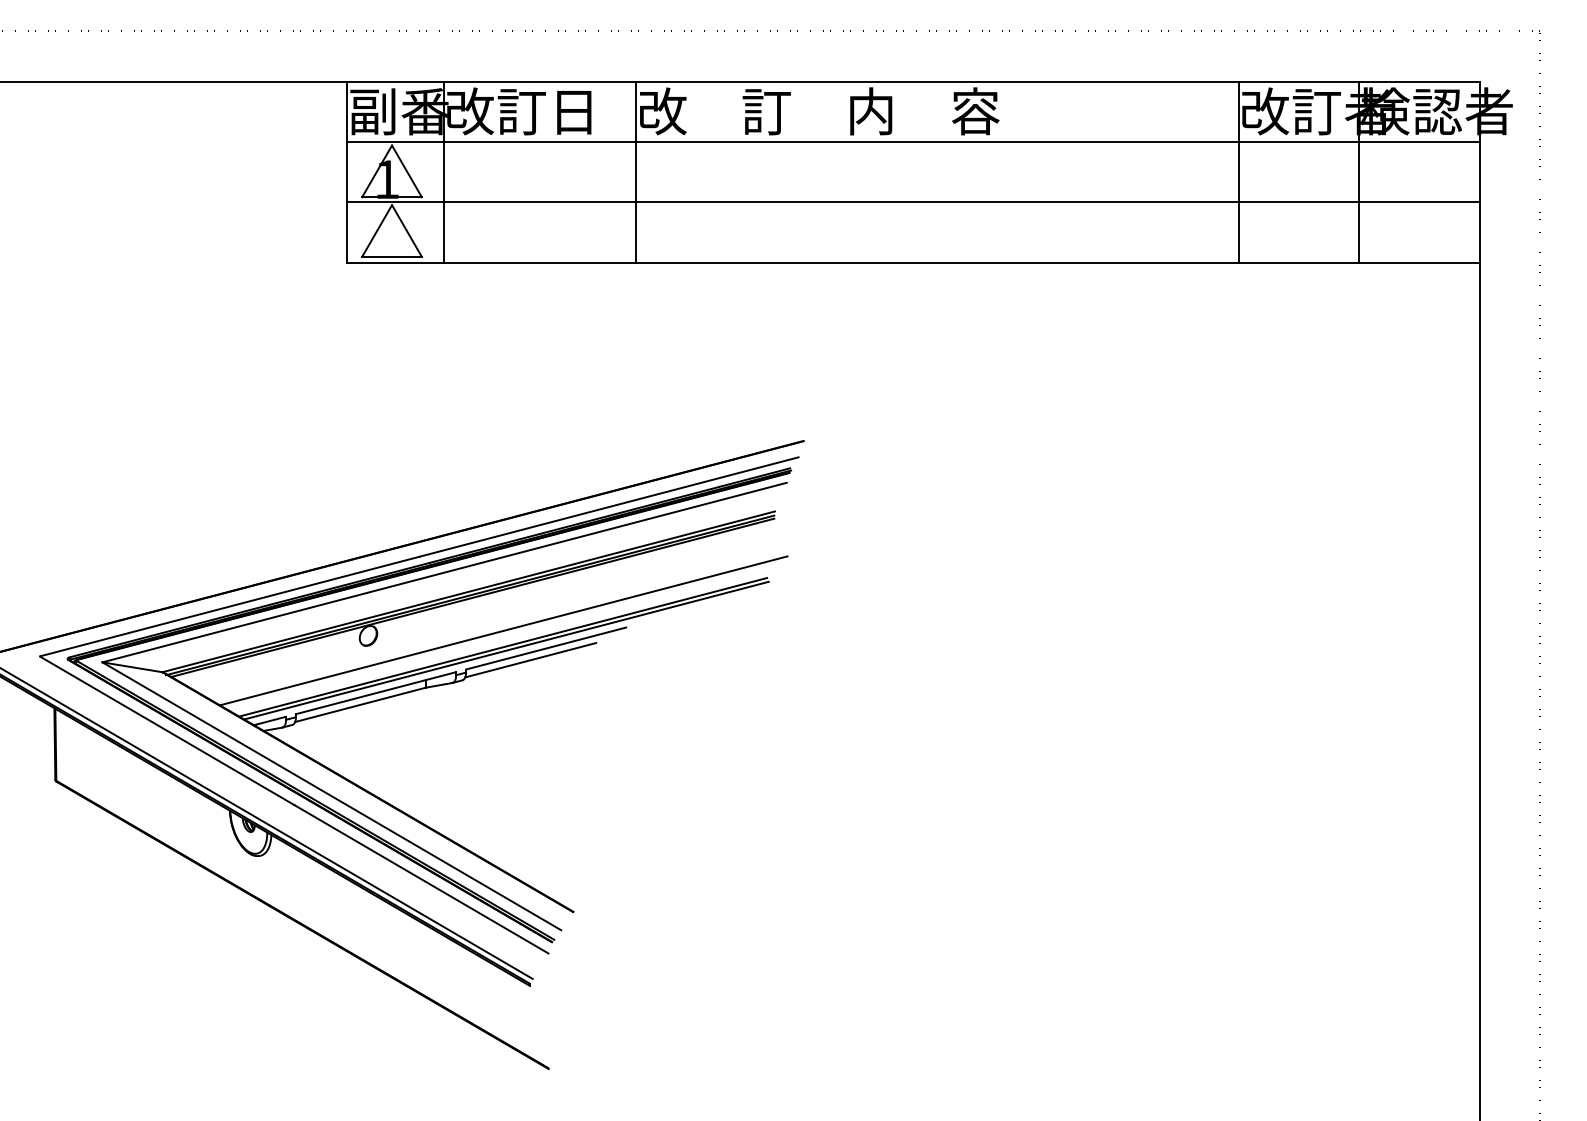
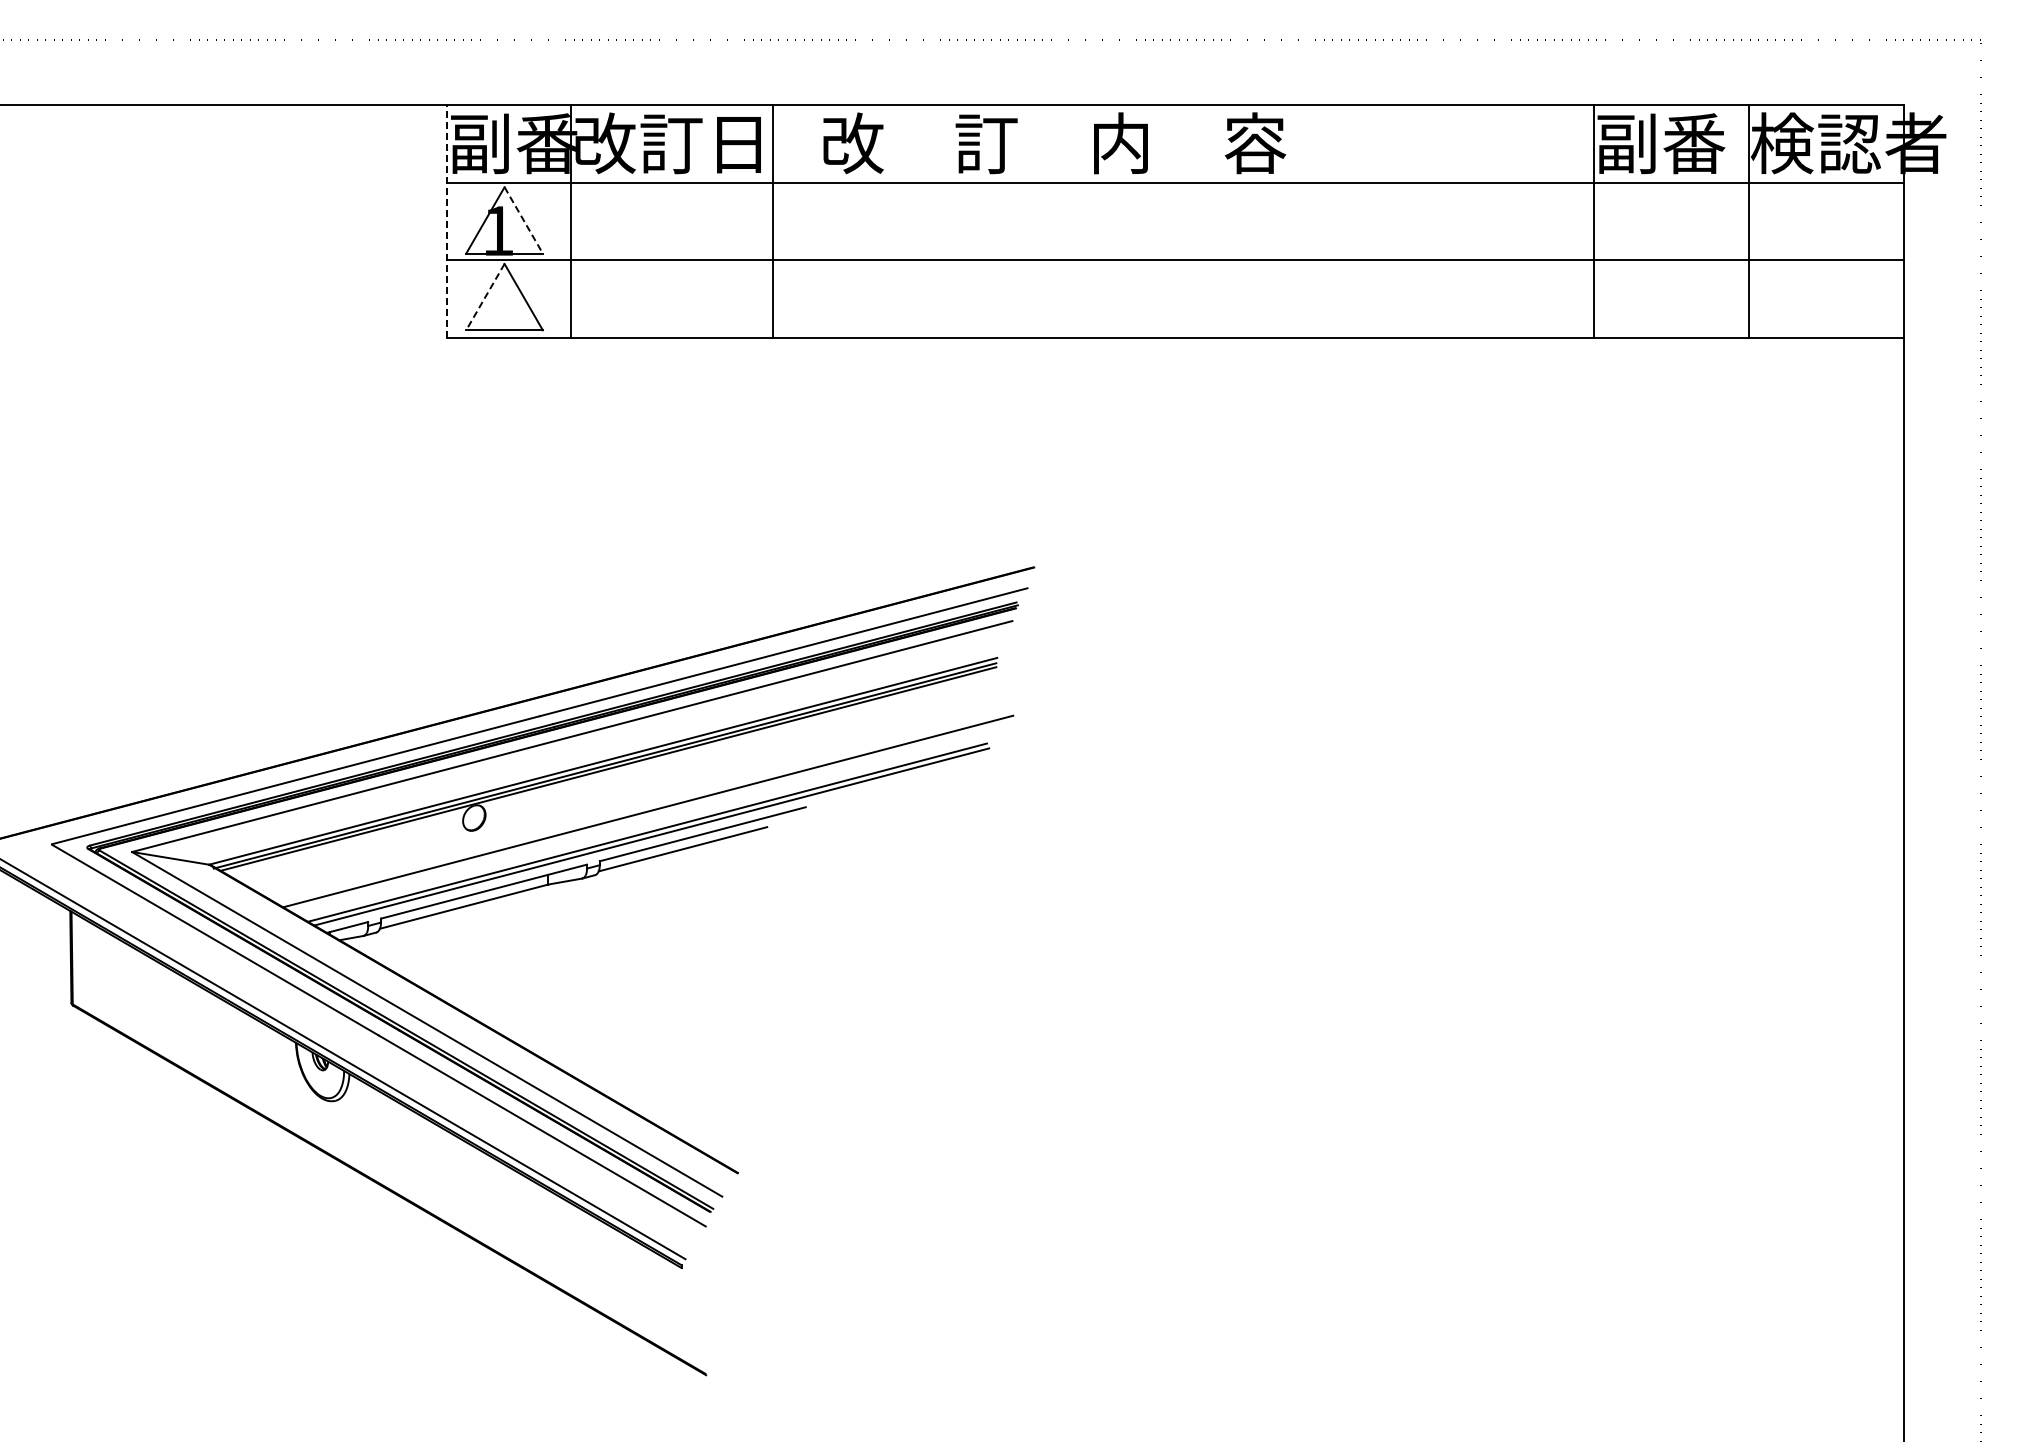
text: (1316, 111) -> (1693, 143), 改訂者 -> 副番
line: (406, 171) -> (523, 220), solid -> dashed
line: (346, 172) -> (446, 221), solid -> dashed
line: (636, 172) -> (772, 221), moved
line: (377, 231) -> (485, 297), solid -> dashed

